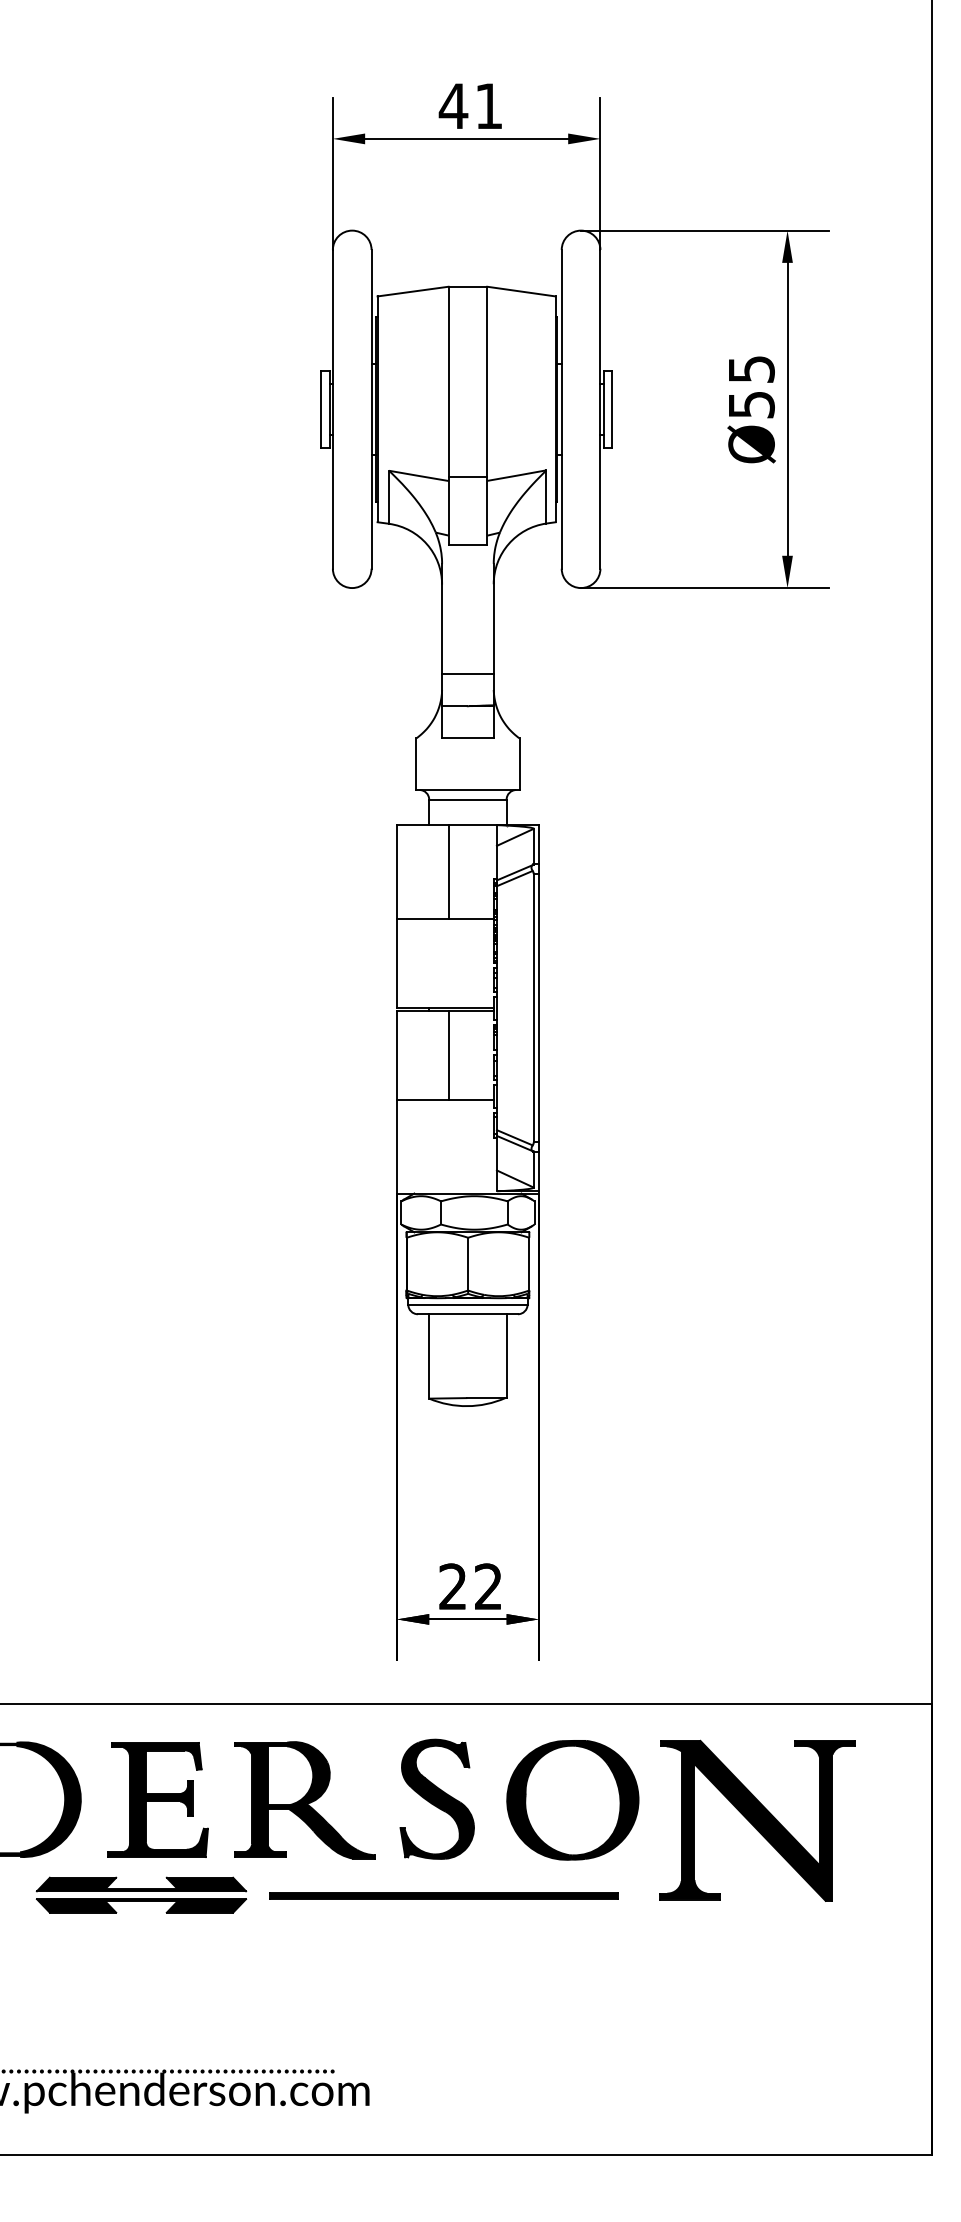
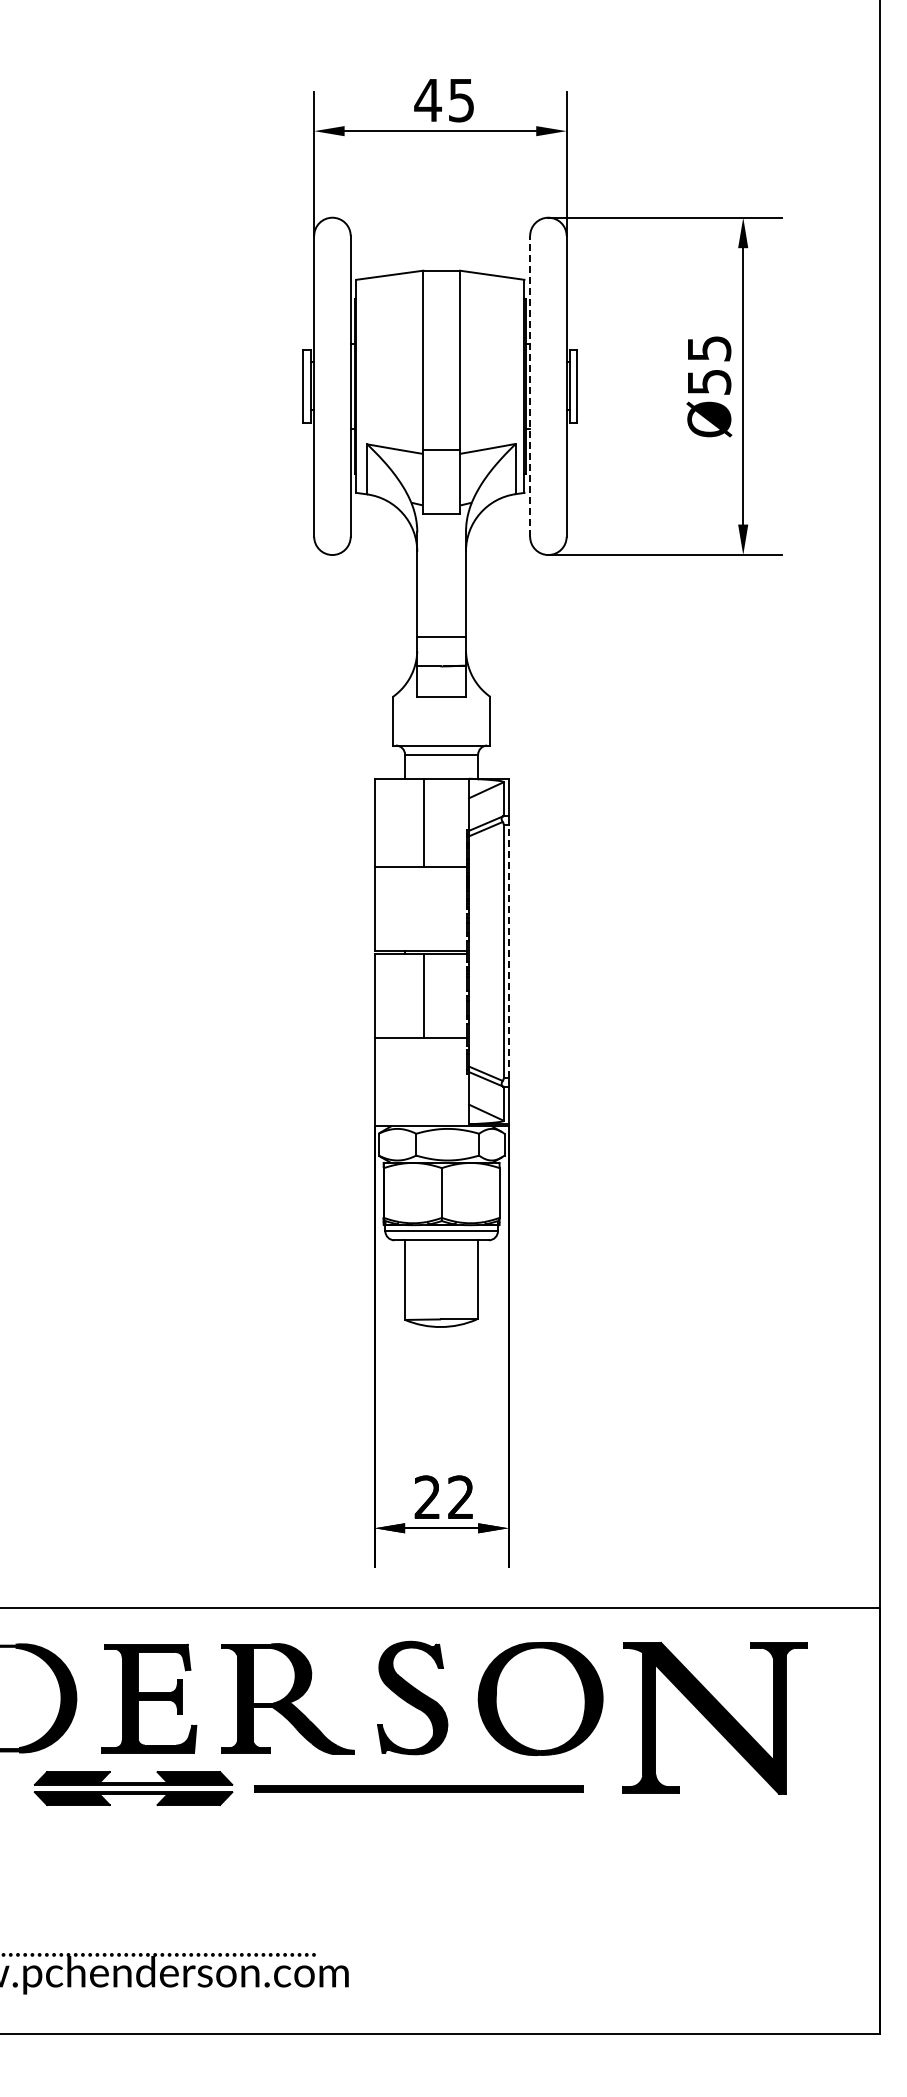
text: (488, 106) -> (461, 100), 41 -> 45
line: (562, 408) -> (530, 385), solid -> dashed
line: (538, 1008) -> (508, 951), solid -> dashed

